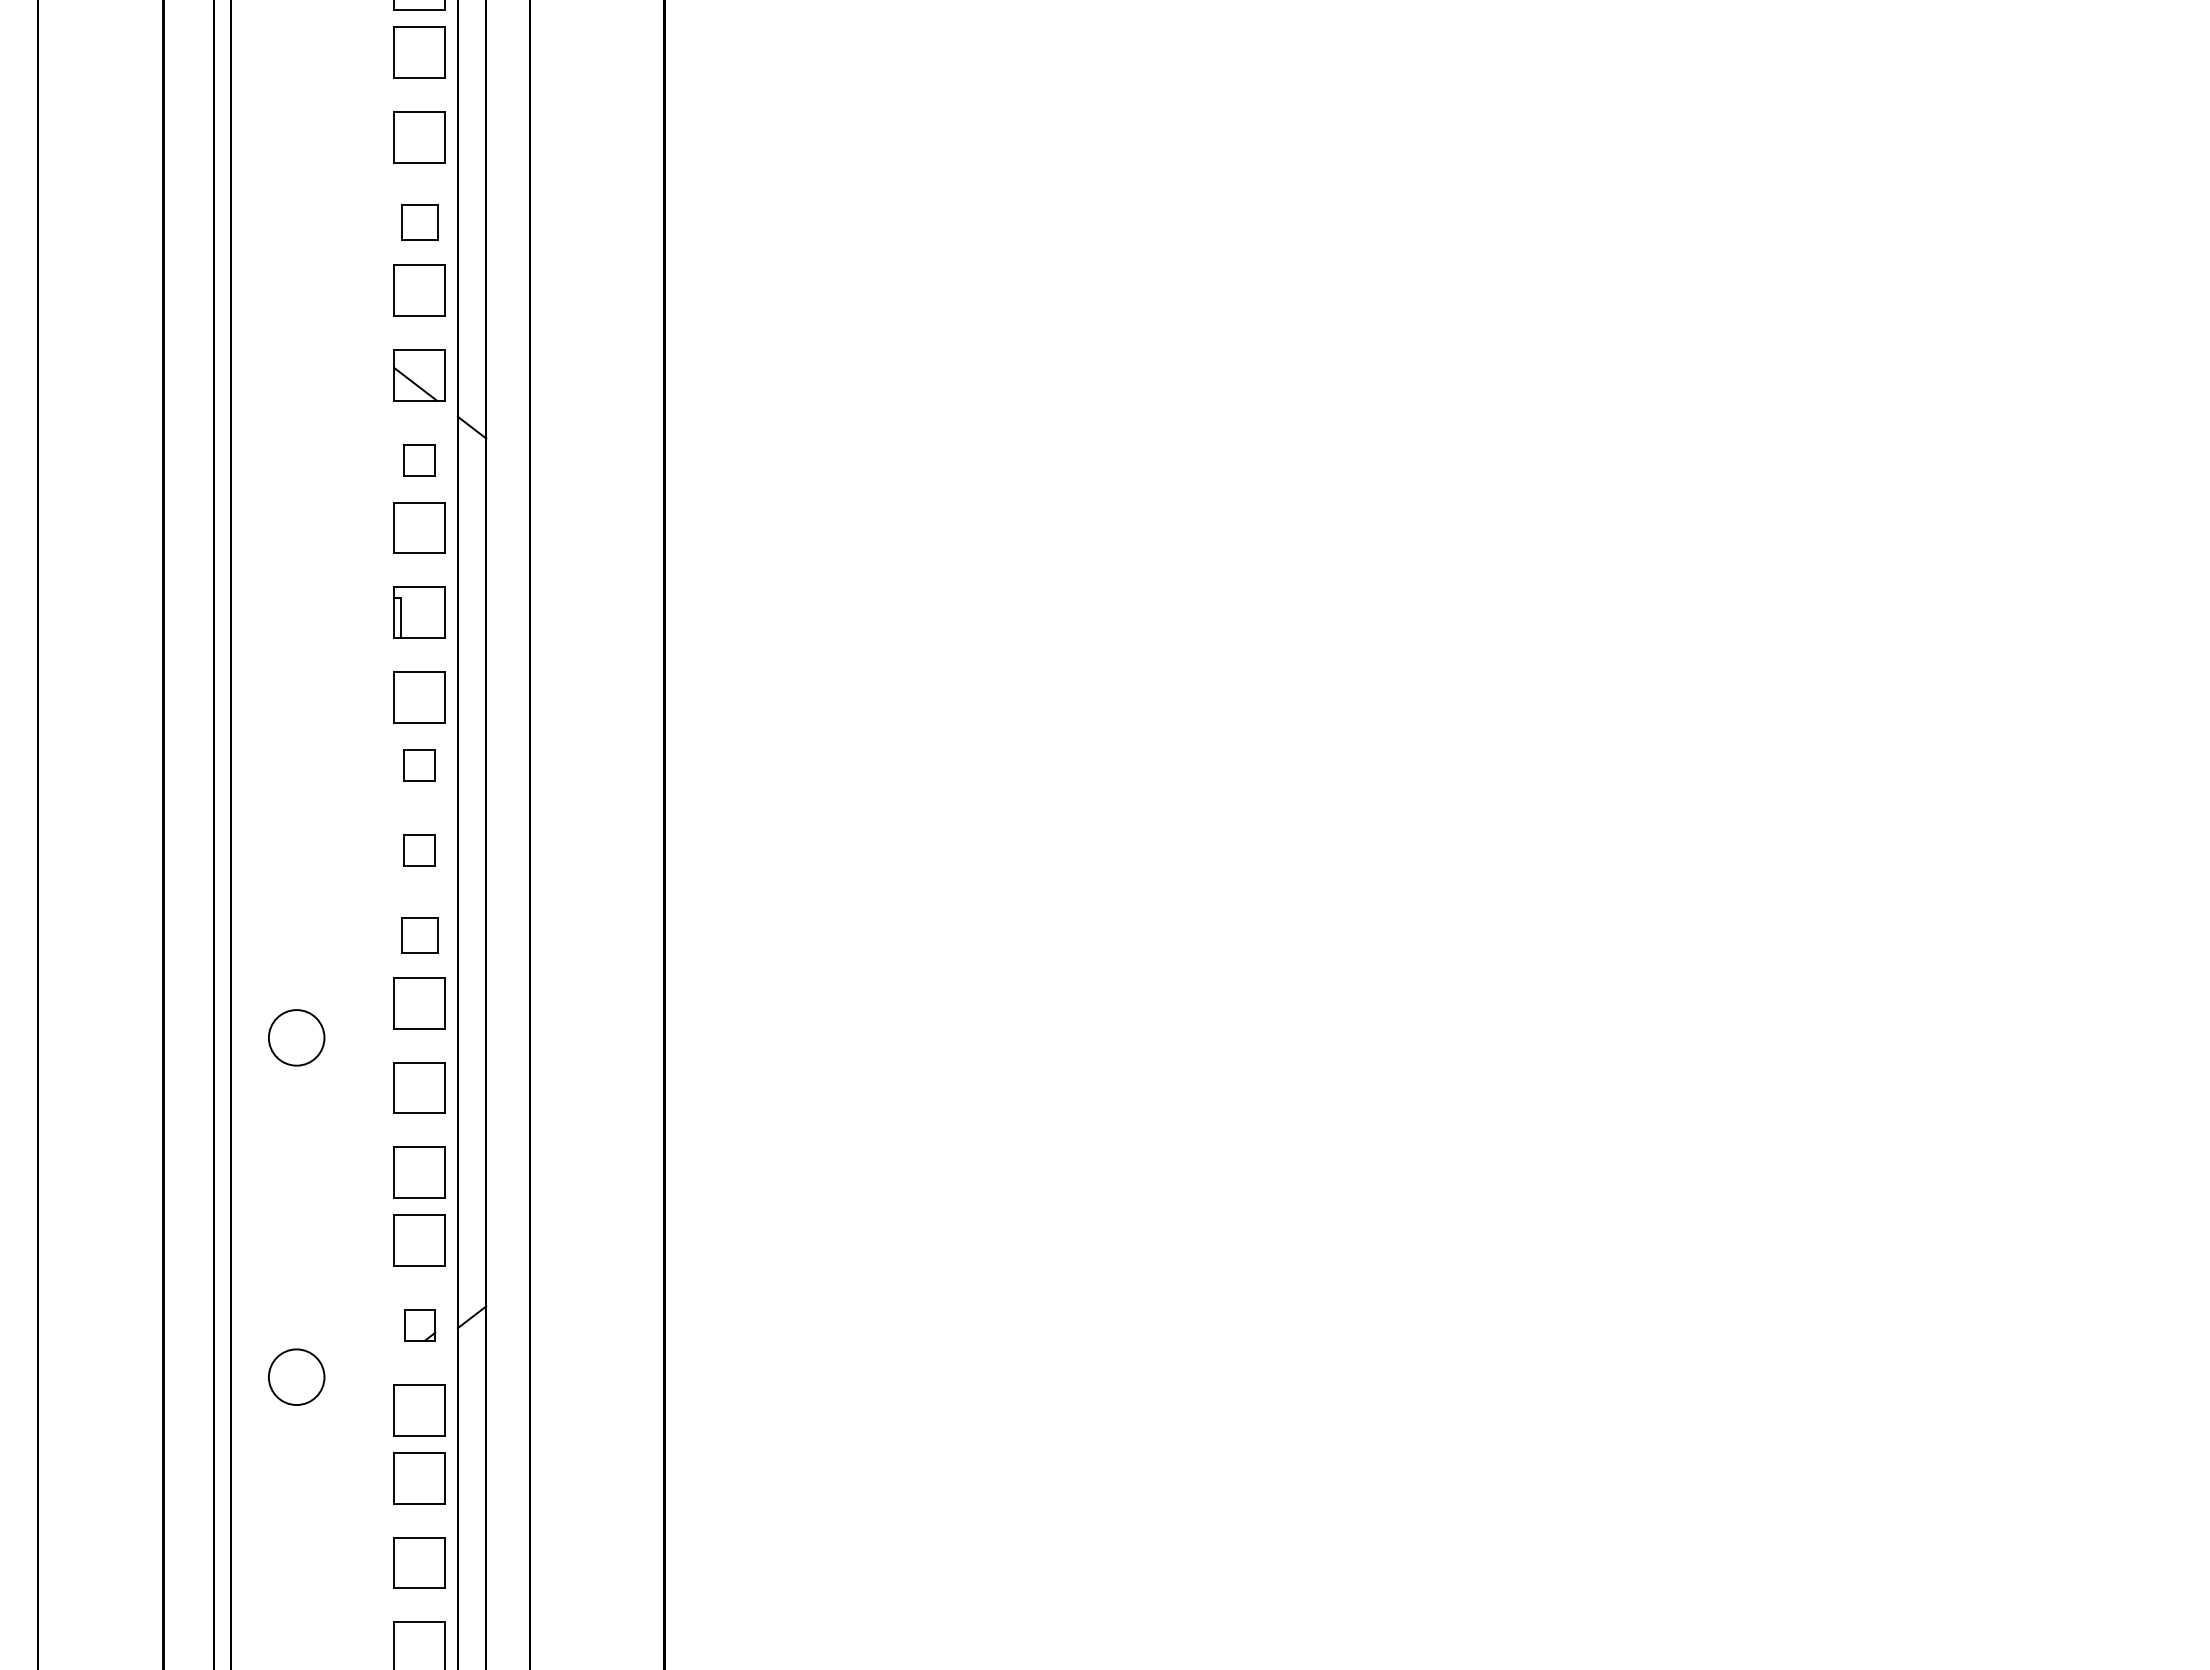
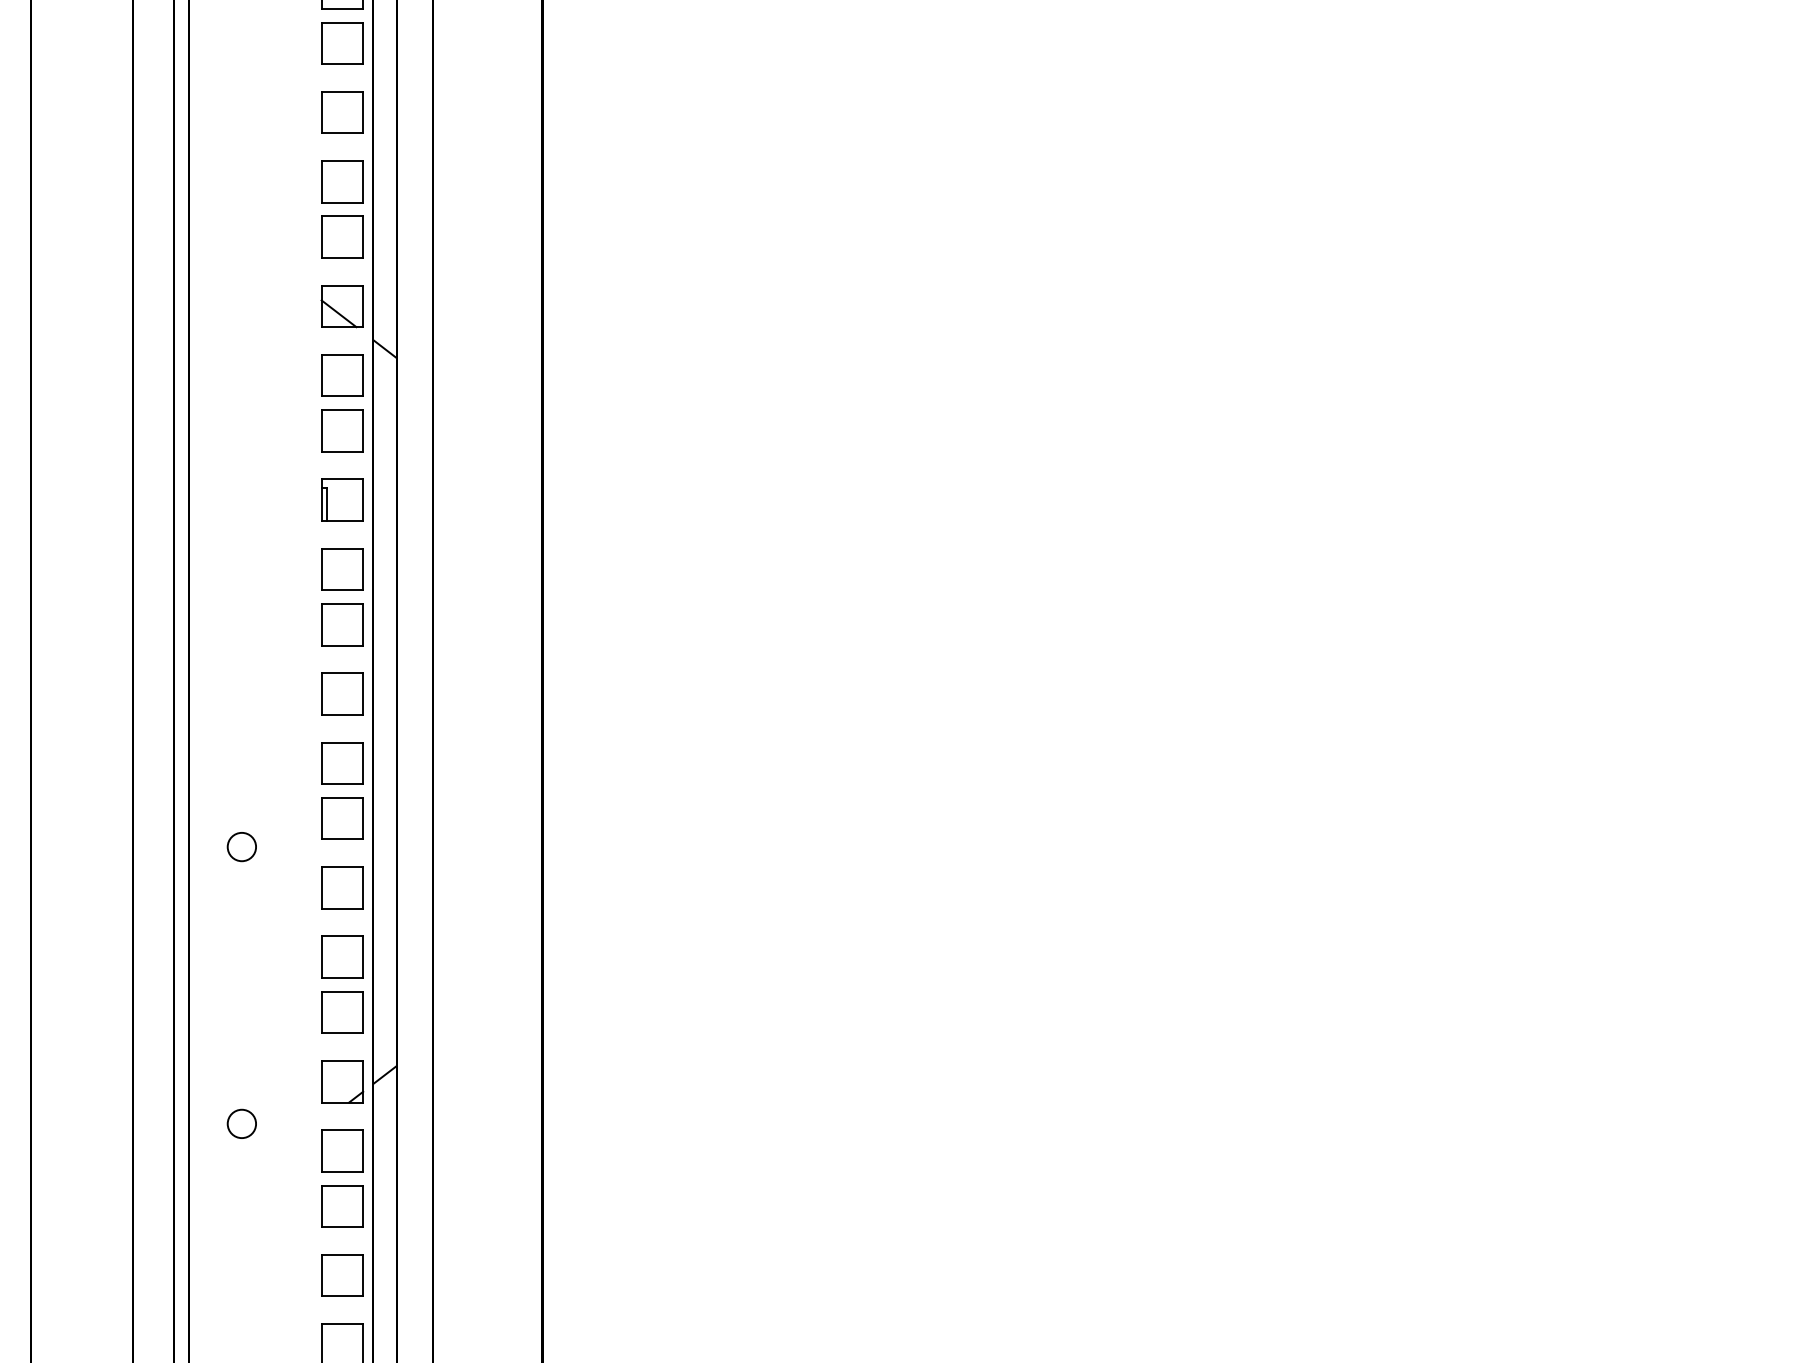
part: (419, 222) -> (342, 181), size x1.43
part: (419, 460) -> (342, 375), size x1.67
part: (419, 765) -> (342, 624), size x1.67
part: (419, 850) -> (342, 694), size x1.67
part: (419, 935) -> (342, 763), size x1.43
circle: (296, 1037) -> (241, 846), size x0.62
part: (419, 1325) -> (342, 1081), size x1.67
circle: (296, 1376) -> (241, 1123), size x0.62

